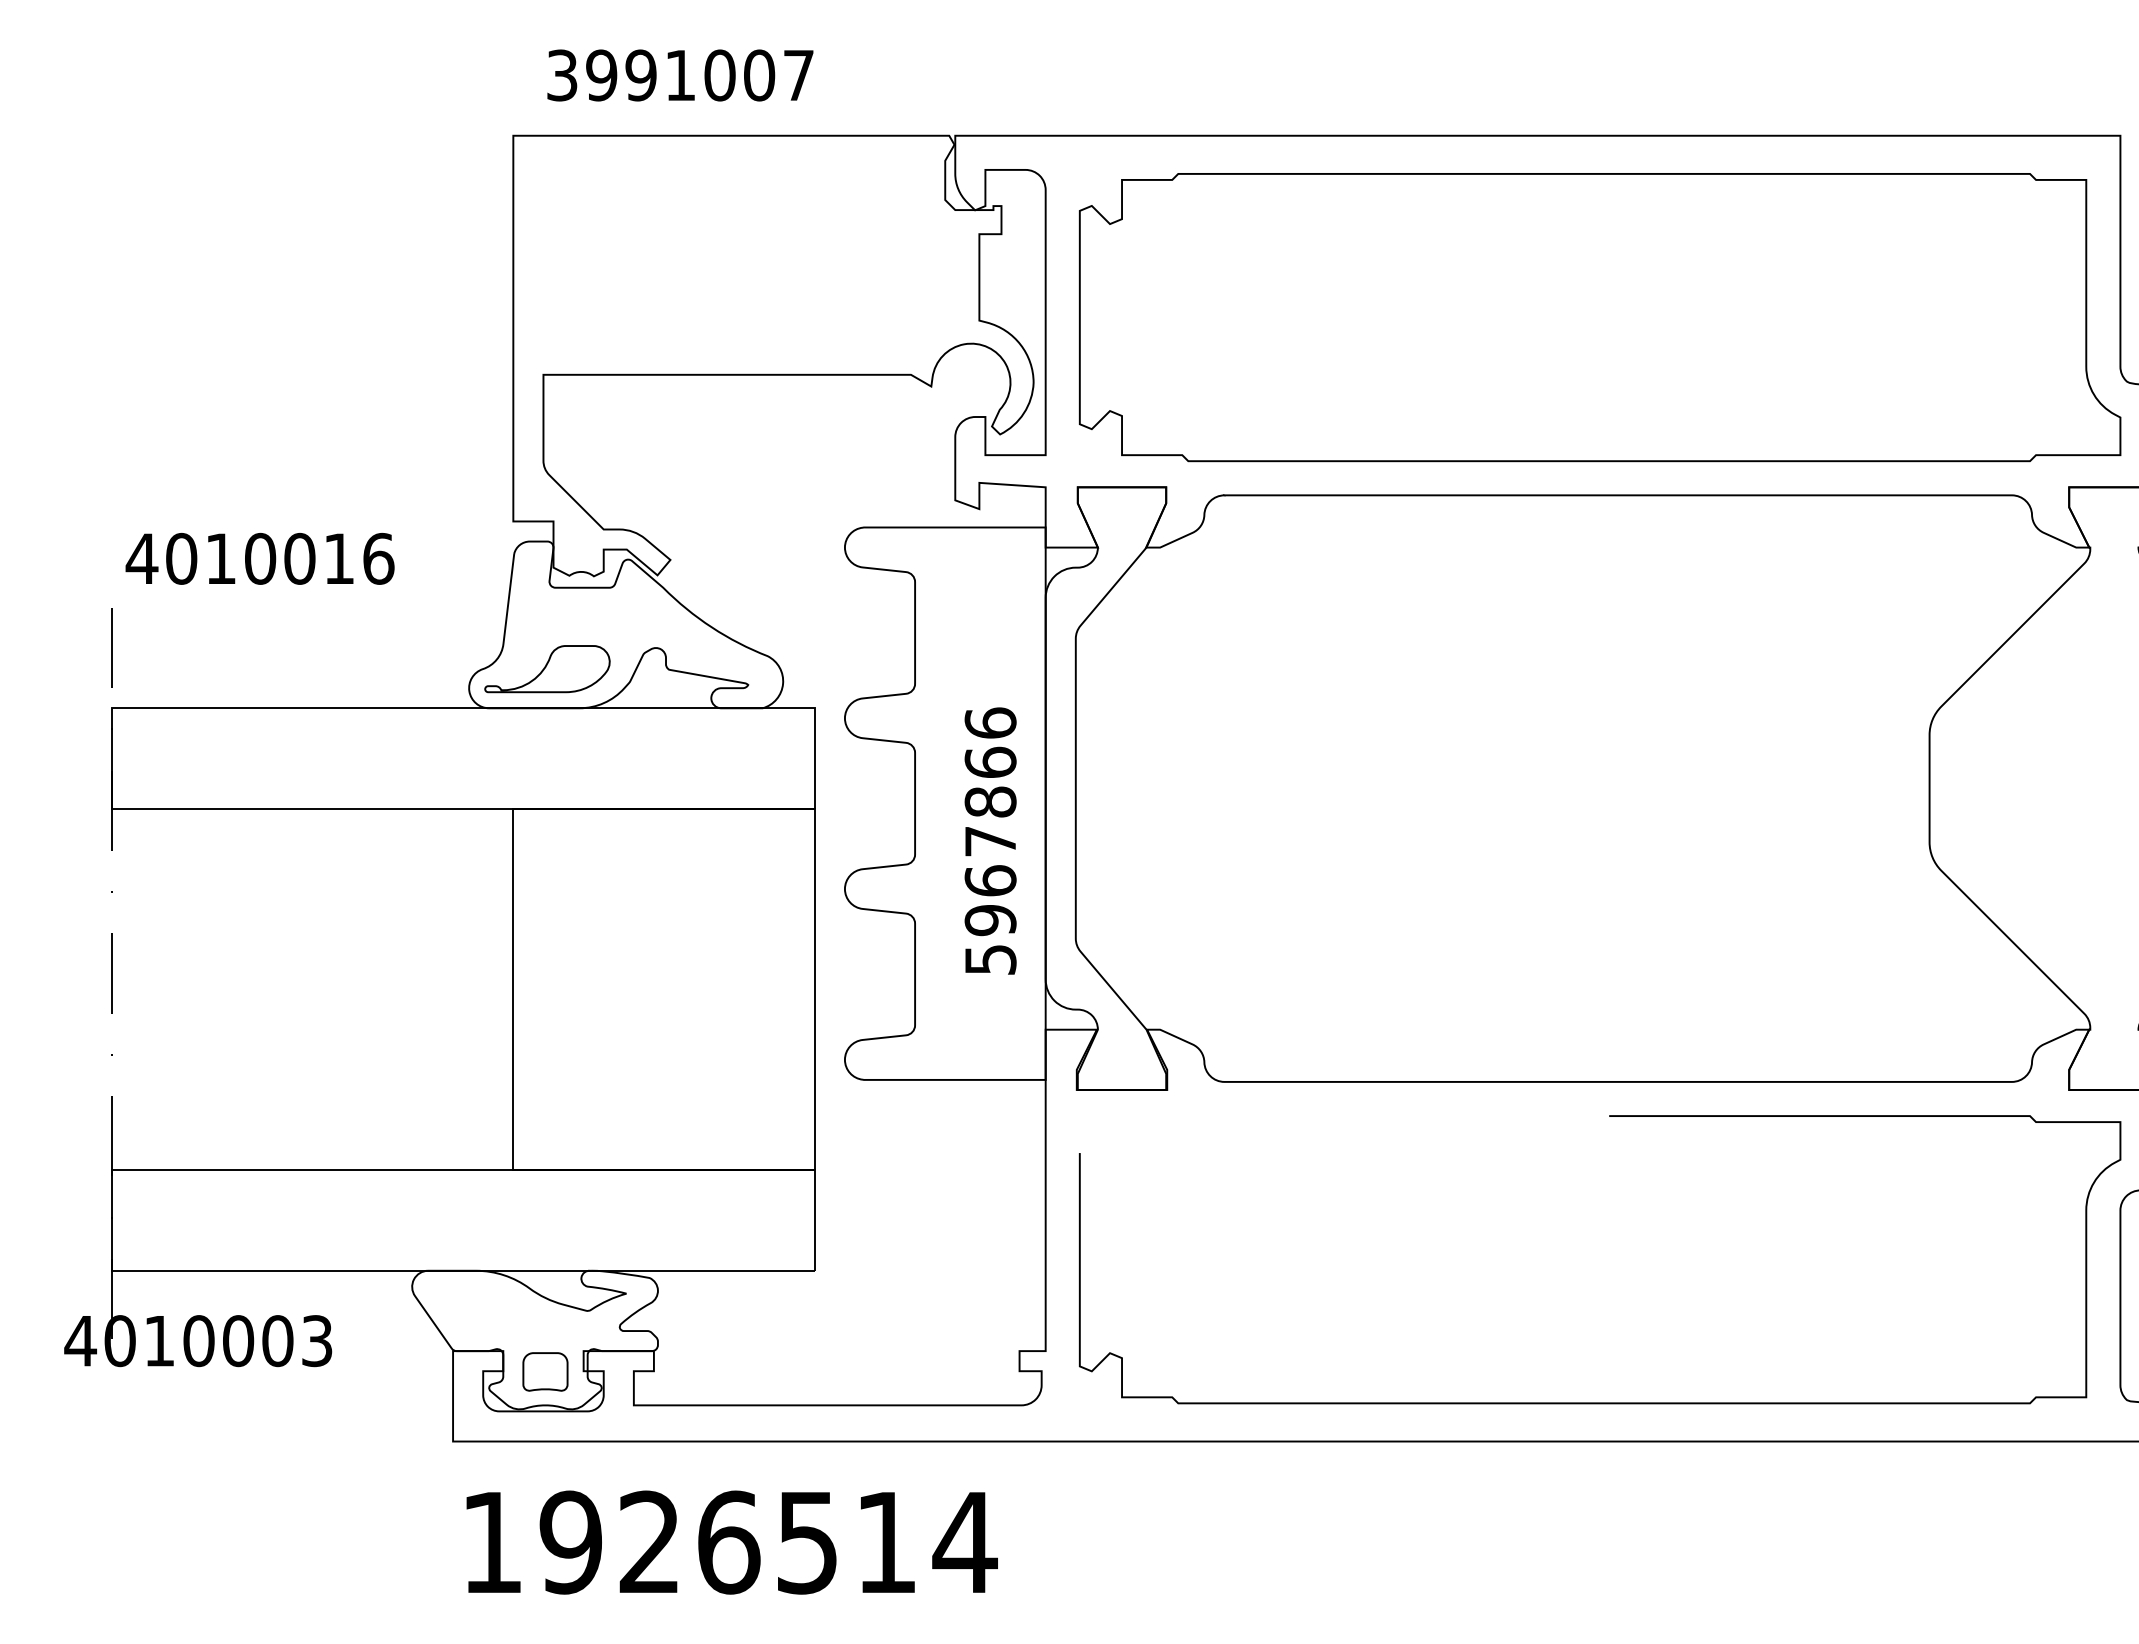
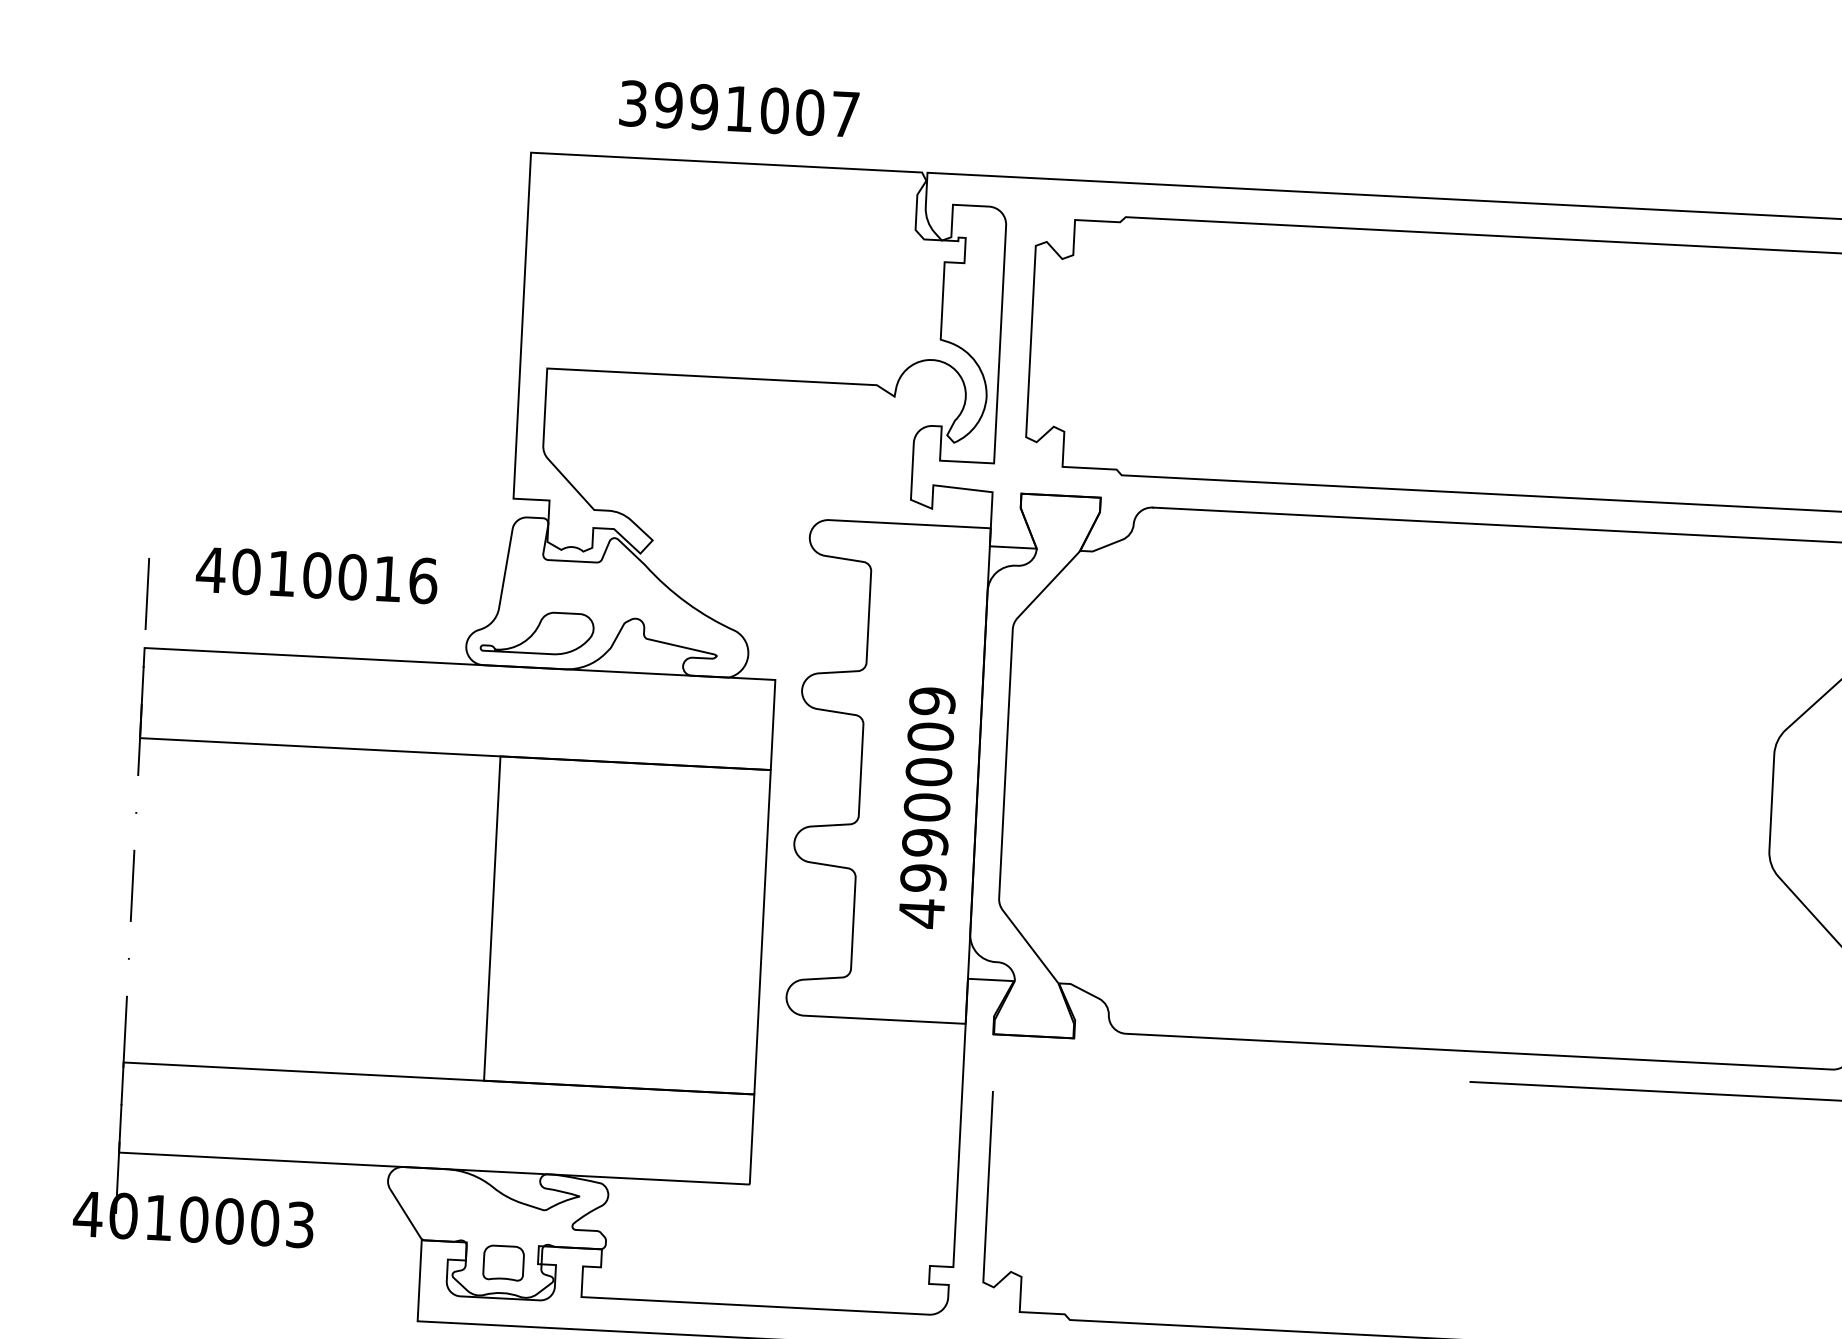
text: (680, 75) -> (739, 109), moved
text: (259, 558) -> (316, 575), moved
text: (990, 841) -> (927, 807), 5967866 -> 4990009

